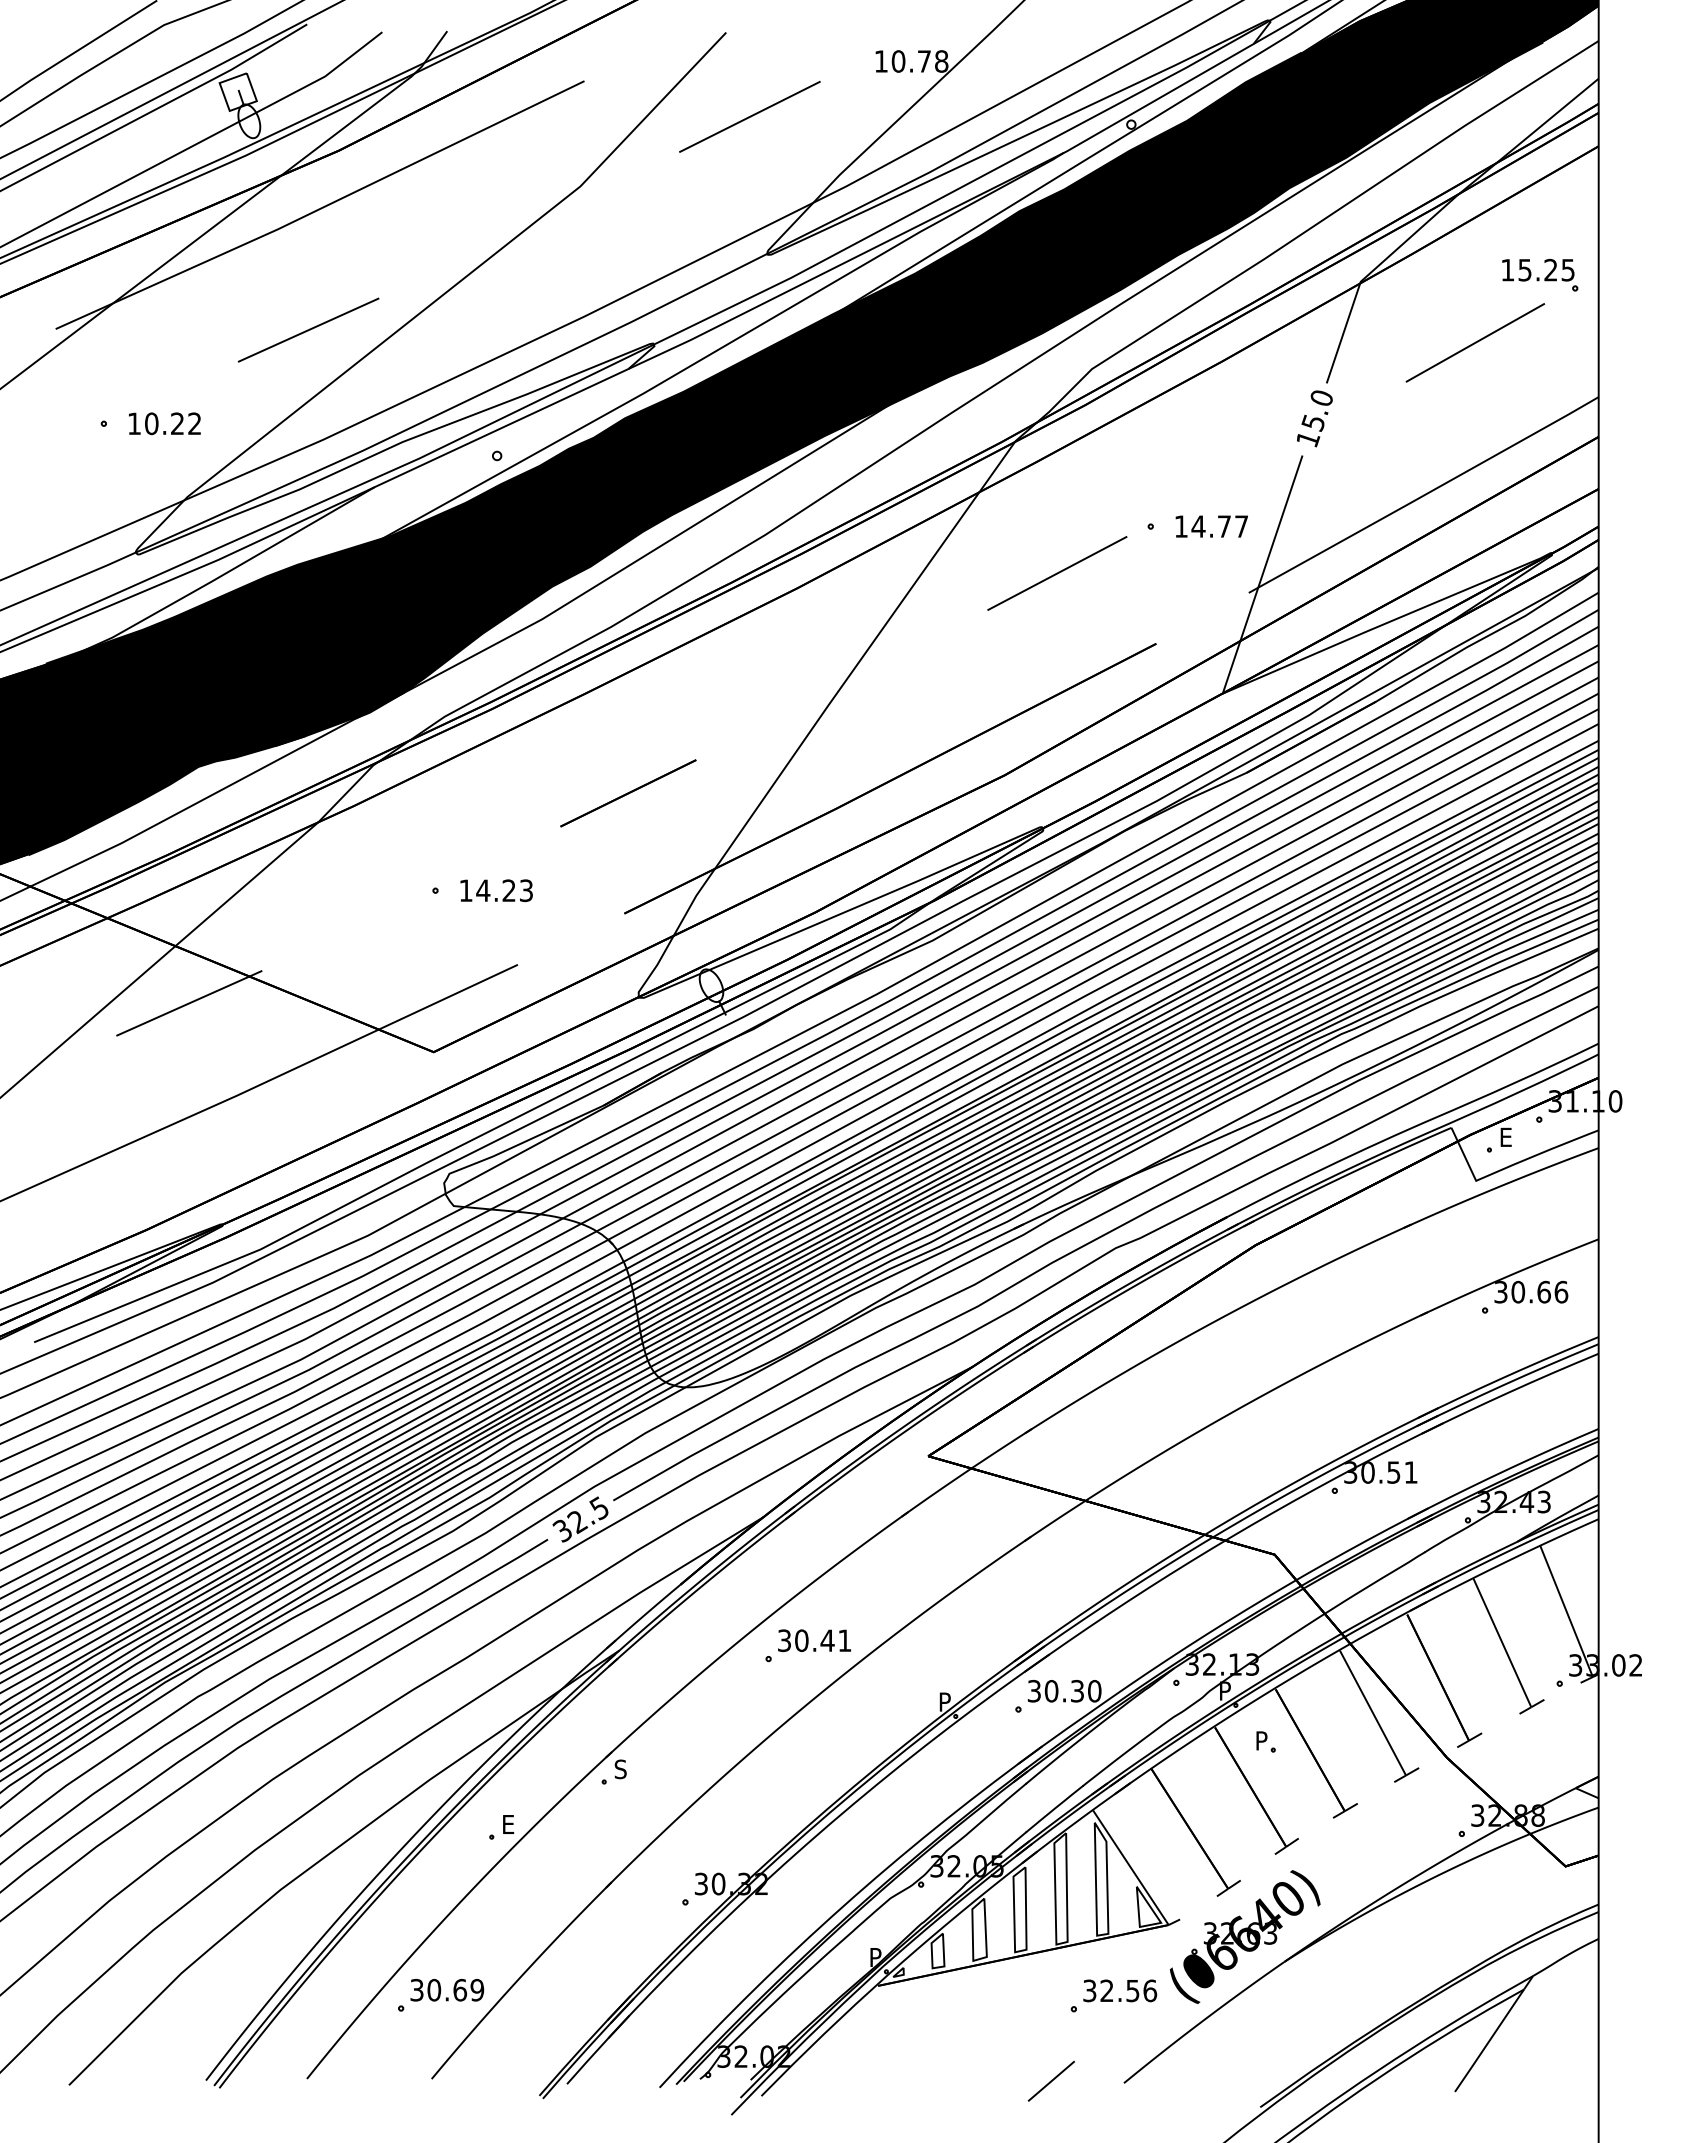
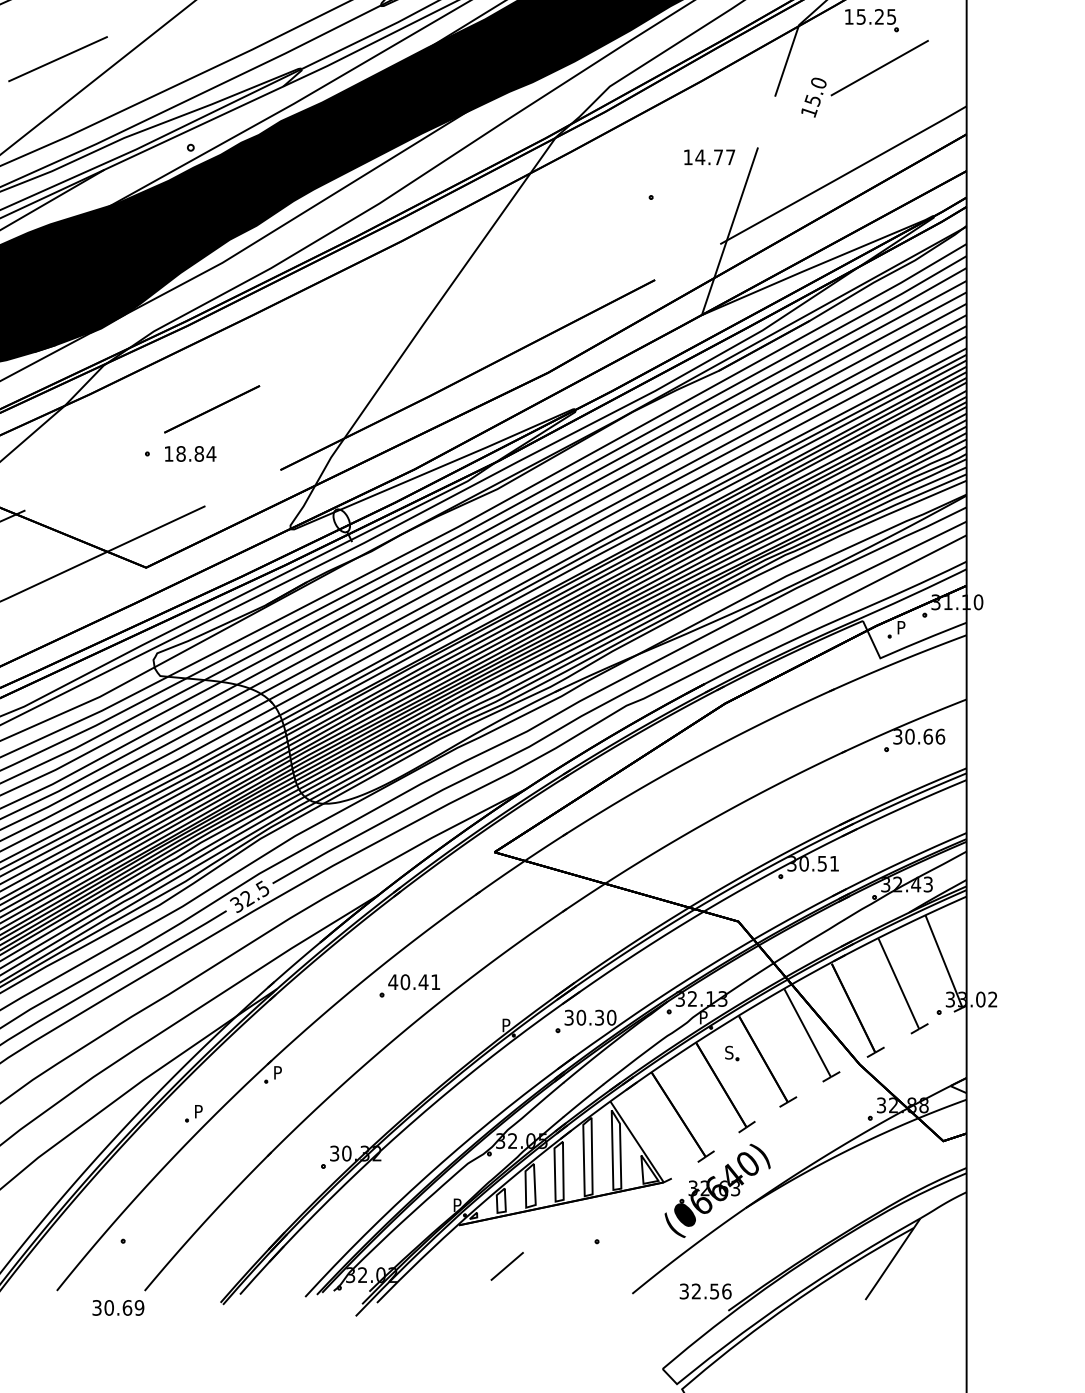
part: (1540, 274) -> (872, 19), moved
text: (1314, 418) -> (813, 97), moved
text: (1211, 526) -> (709, 157), moved
line: (1057, 573) -> (585, 230), removed
line: (628, 793) -> (212, 409), moved
text: (504, 890) -> (196, 453), 14.23 -> 18.84
text: (1507, 1136) -> (902, 627), E -> P
text: (784, 1640) -> (393, 982), 30.41 -> 40.41
text: (1261, 1740) -> (729, 1052), P -> S
text: (620, 1769) -> (277, 1072), S -> P
text: (509, 1824) -> (199, 1111), E -> P
text: (447, 1989) -> (118, 1307), moved
text: (1120, 1990) -> (705, 1291), moved
line: (1050, 2081) -> (506, 1266), moved

